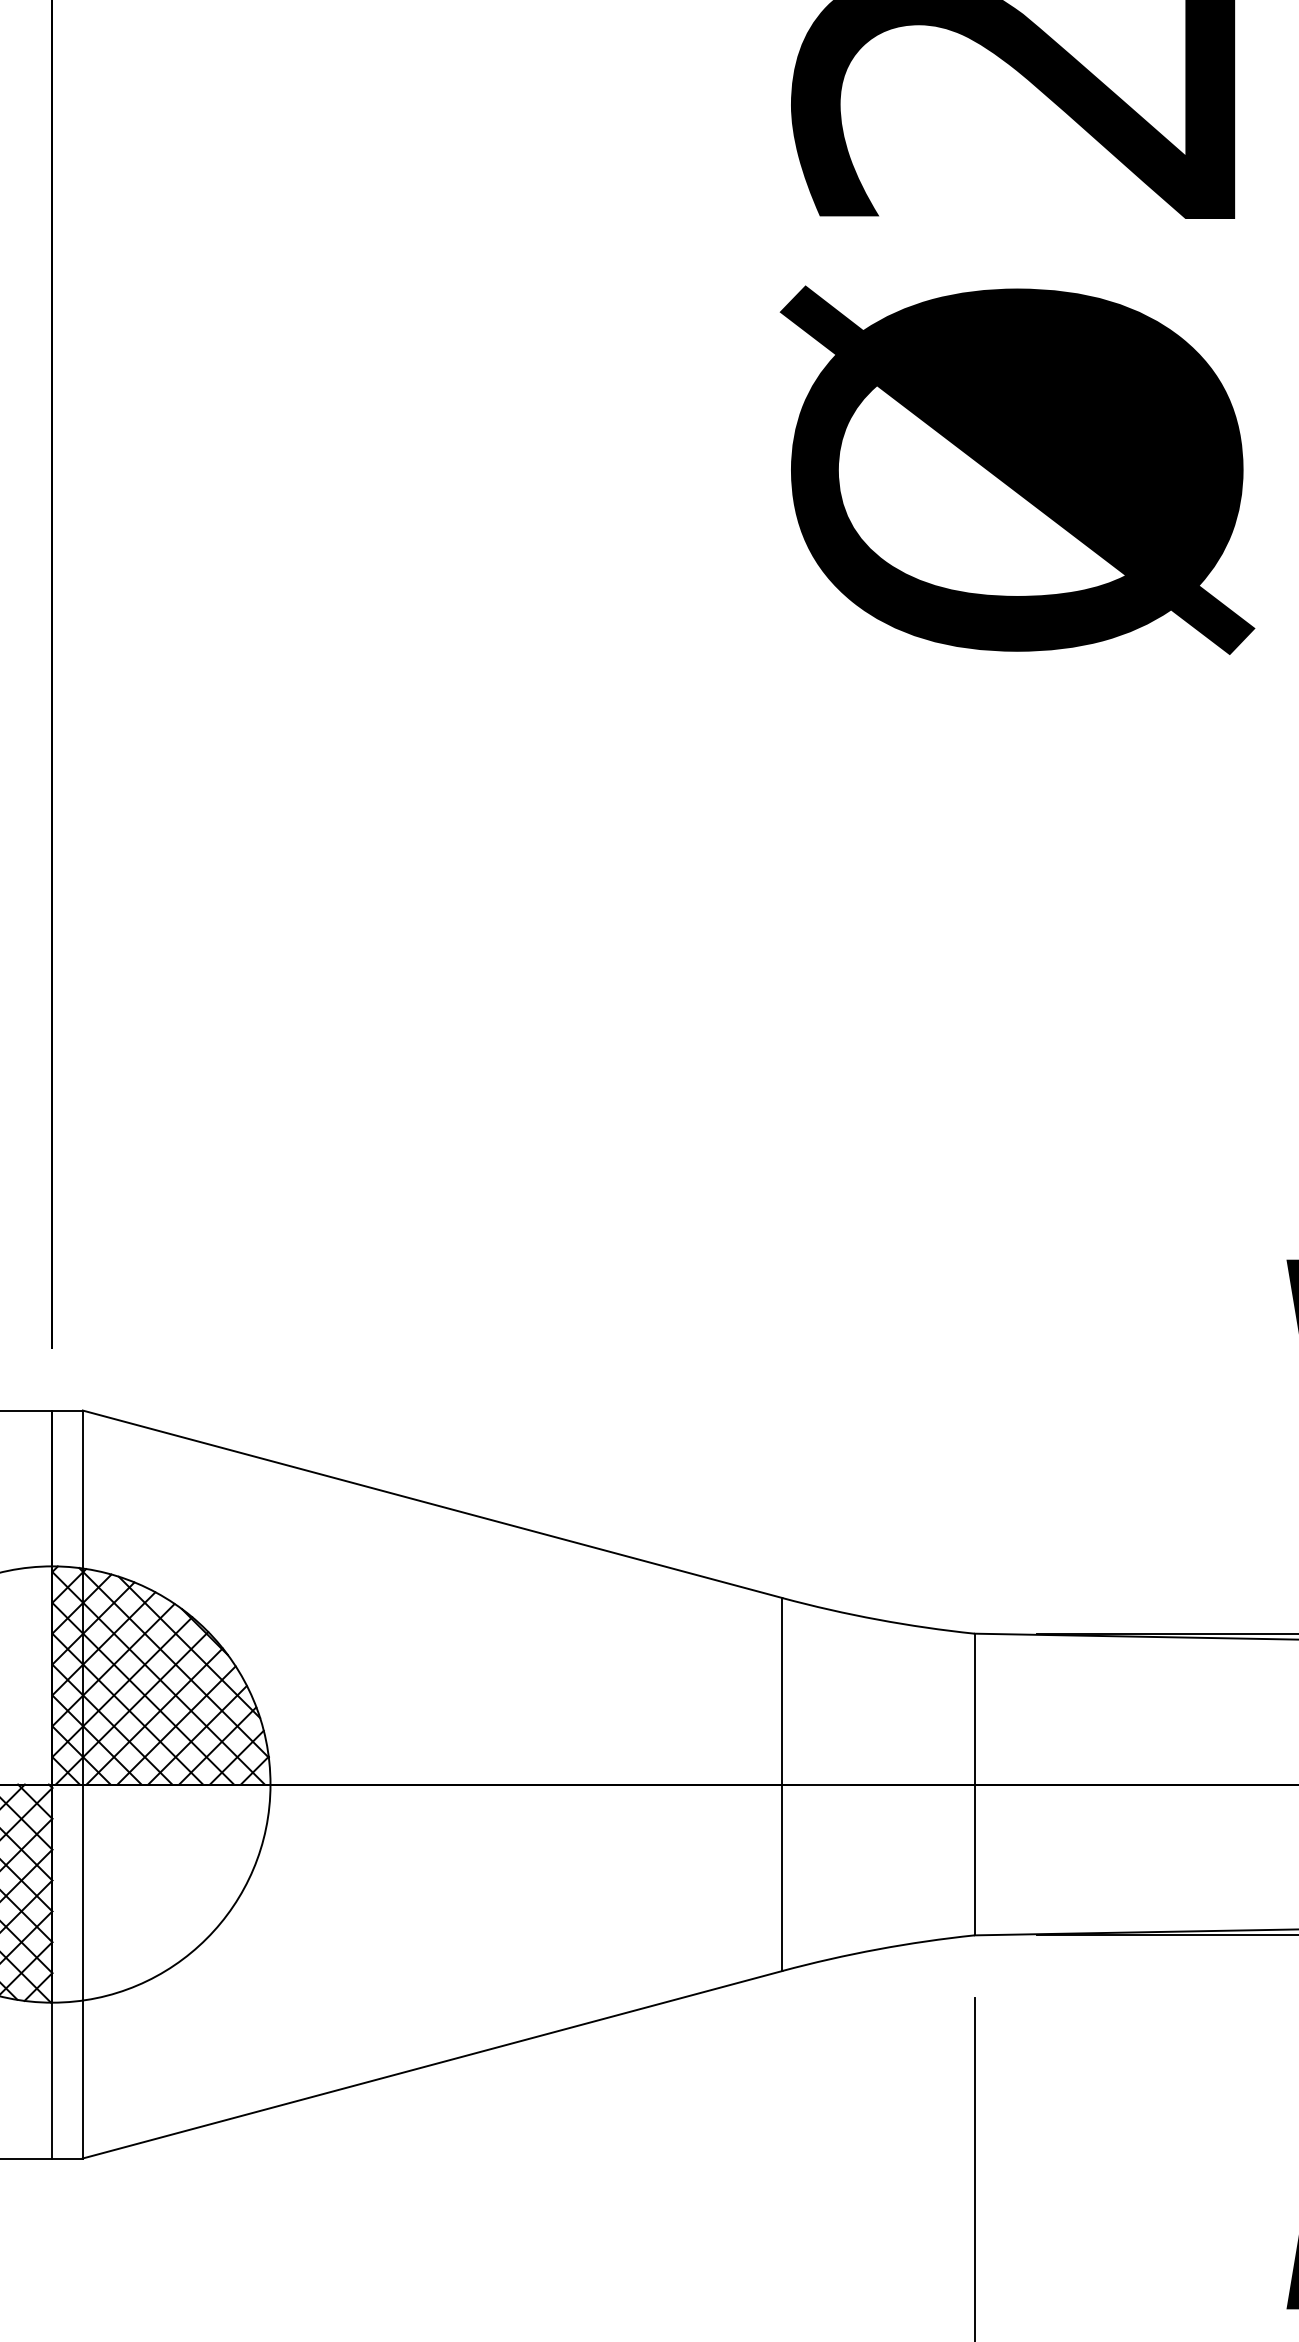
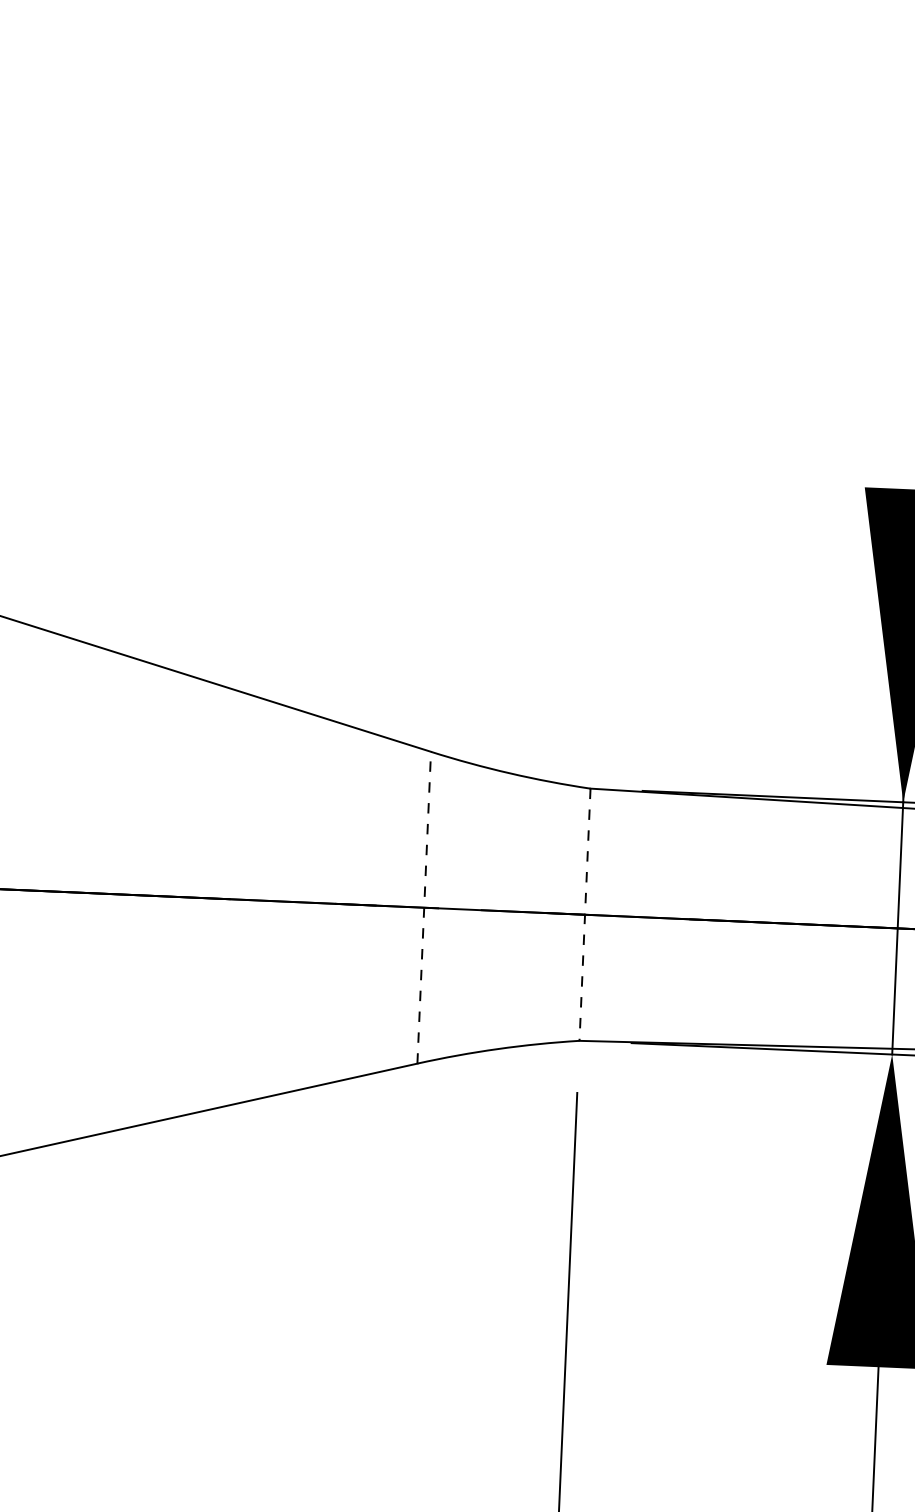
line: (782, 1784) -> (424, 907), solid -> dashed
line: (974, 1784) -> (584, 914), solid -> dashed

